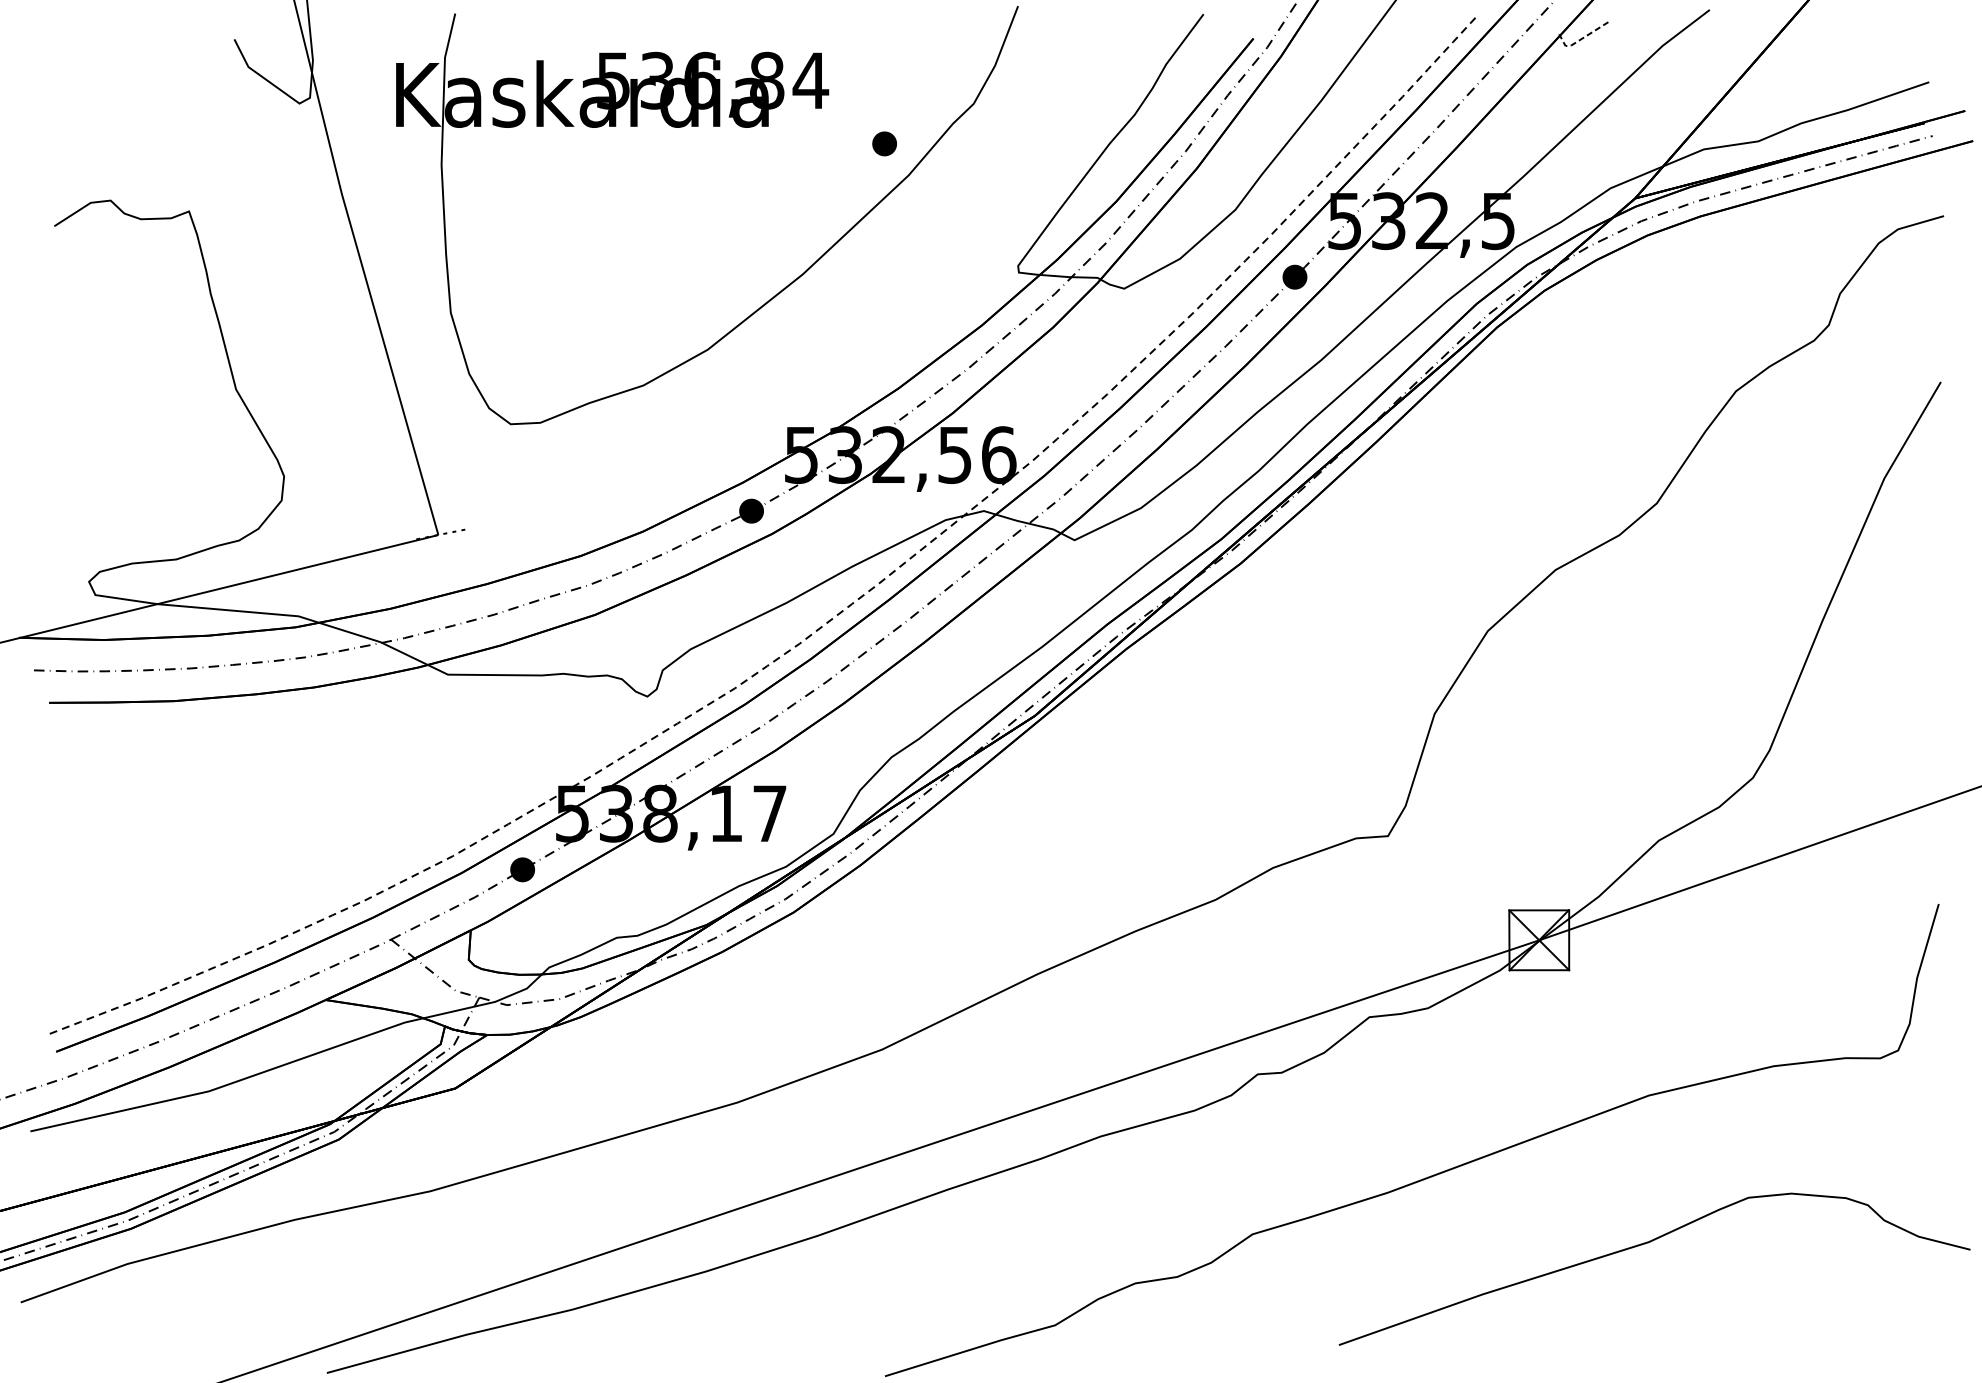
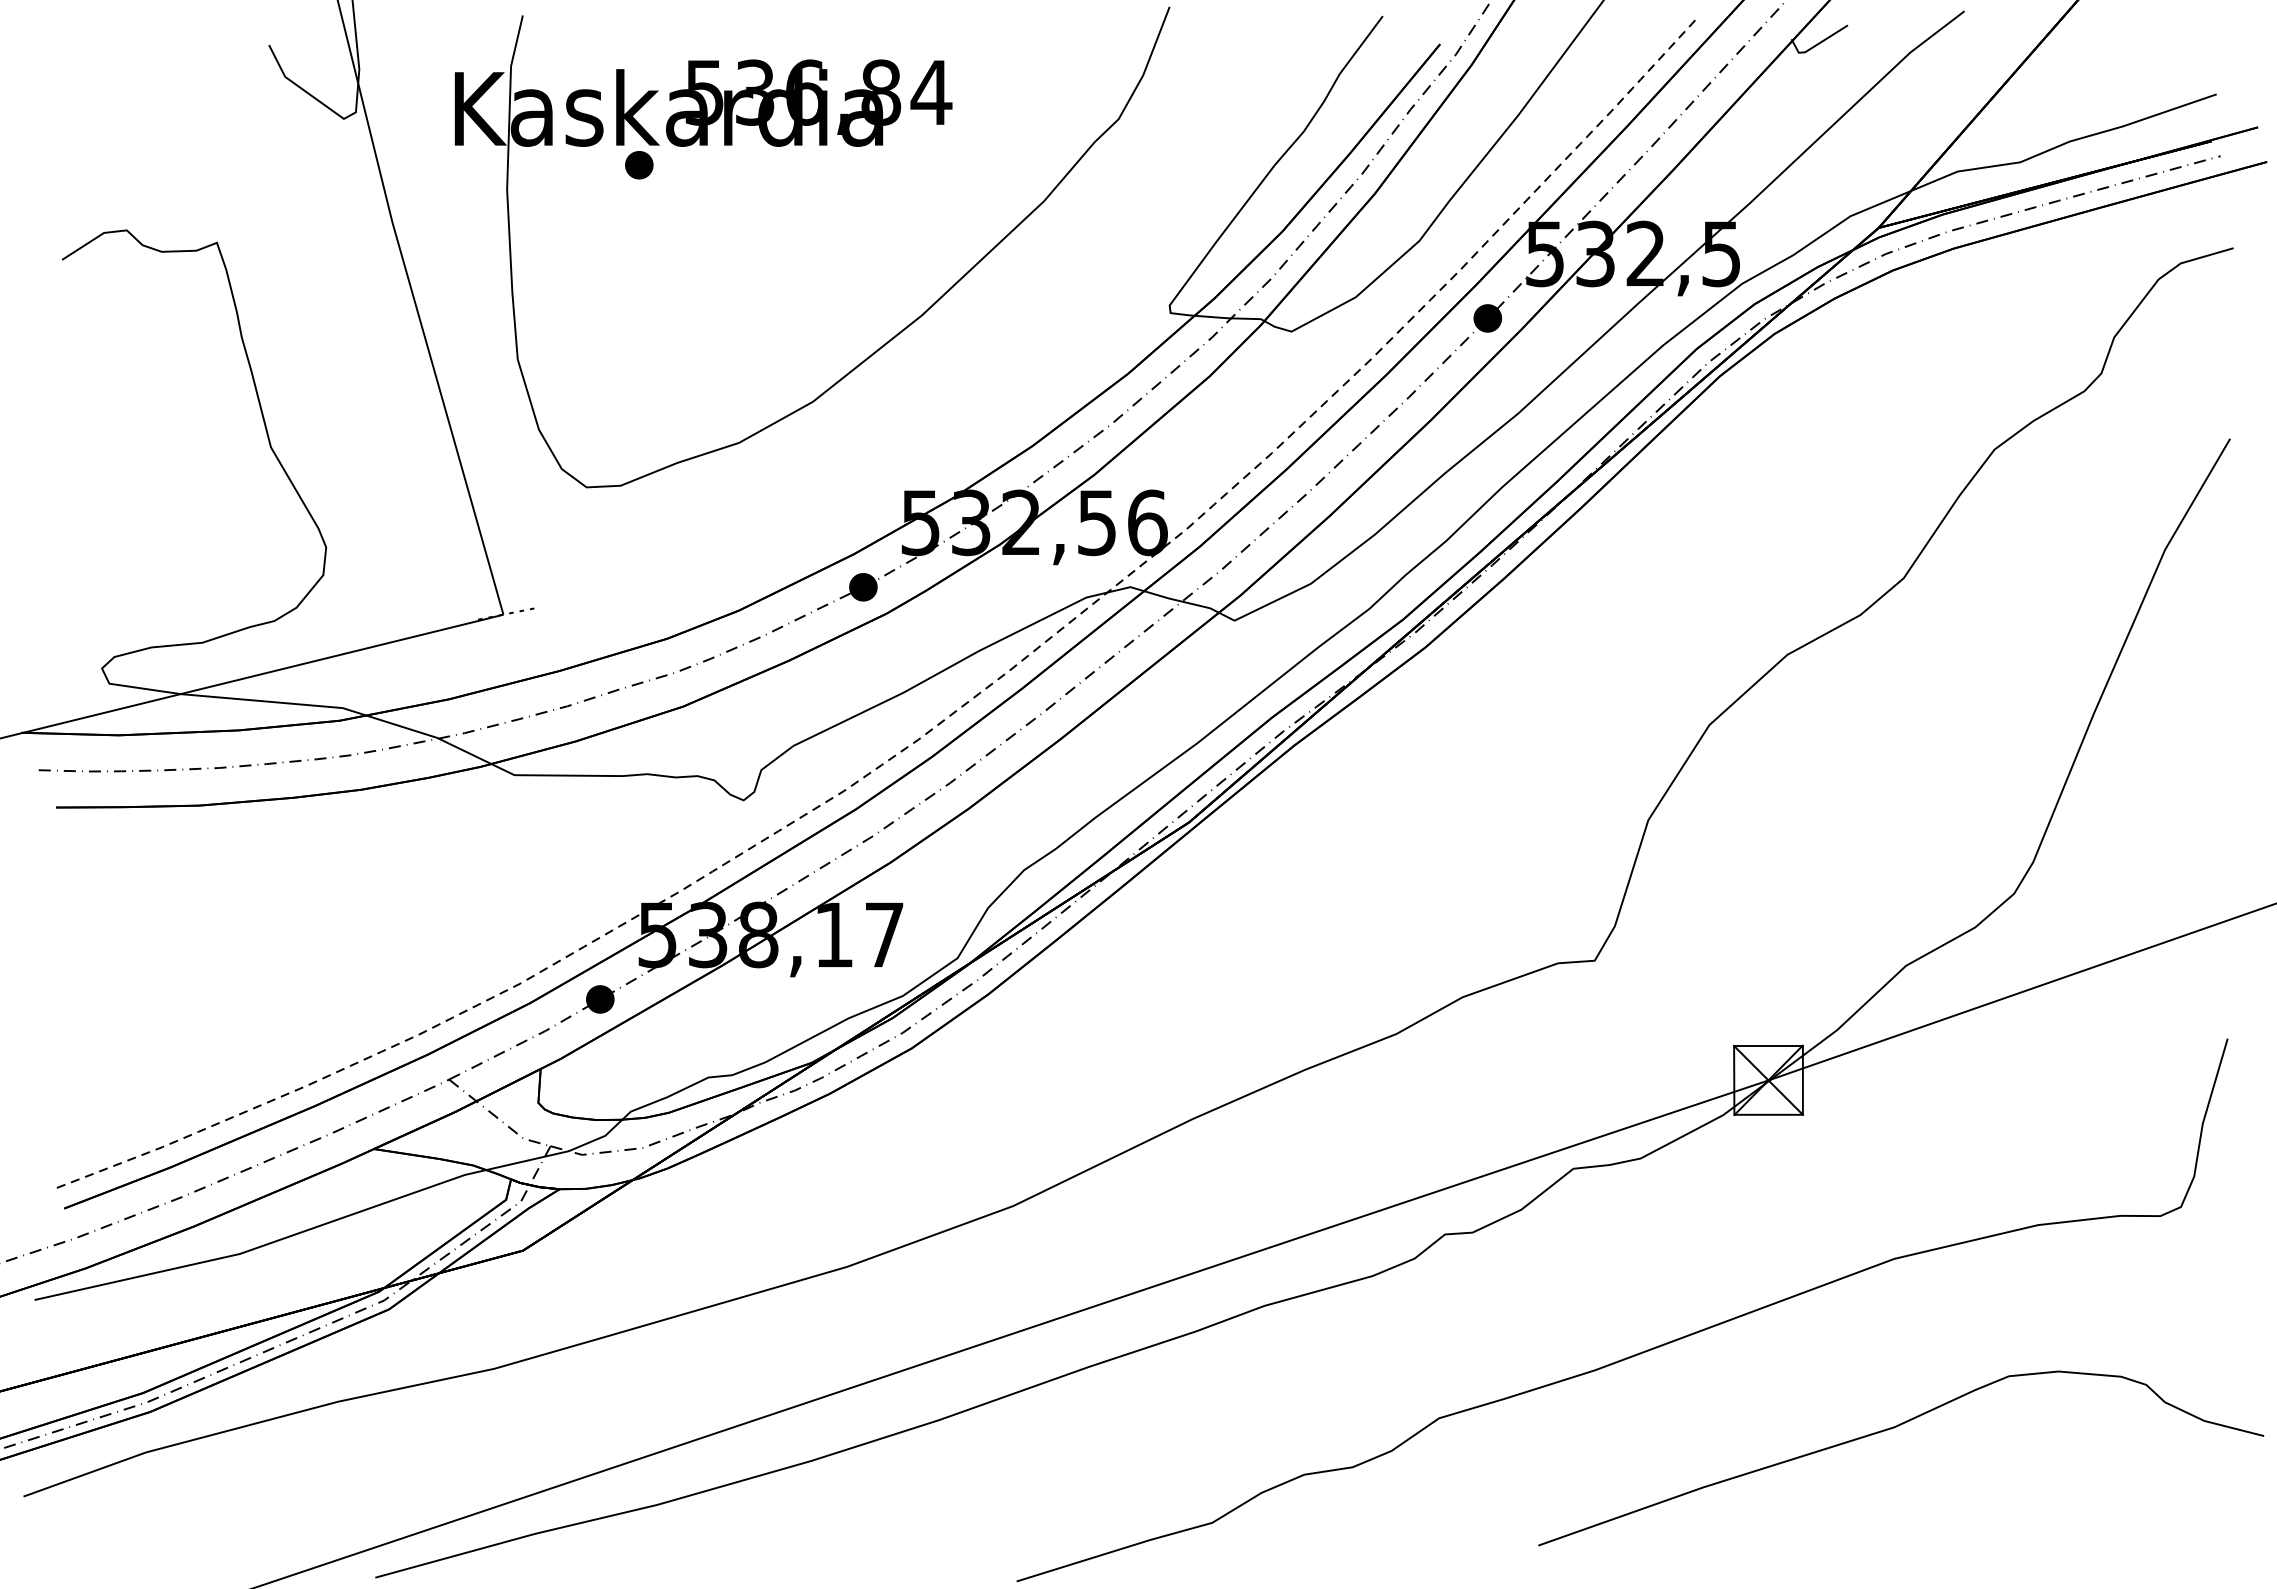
line: (1580, 39) -> (1816, 45), dashed -> solid
part: (884, 144) -> (639, 165), moved

